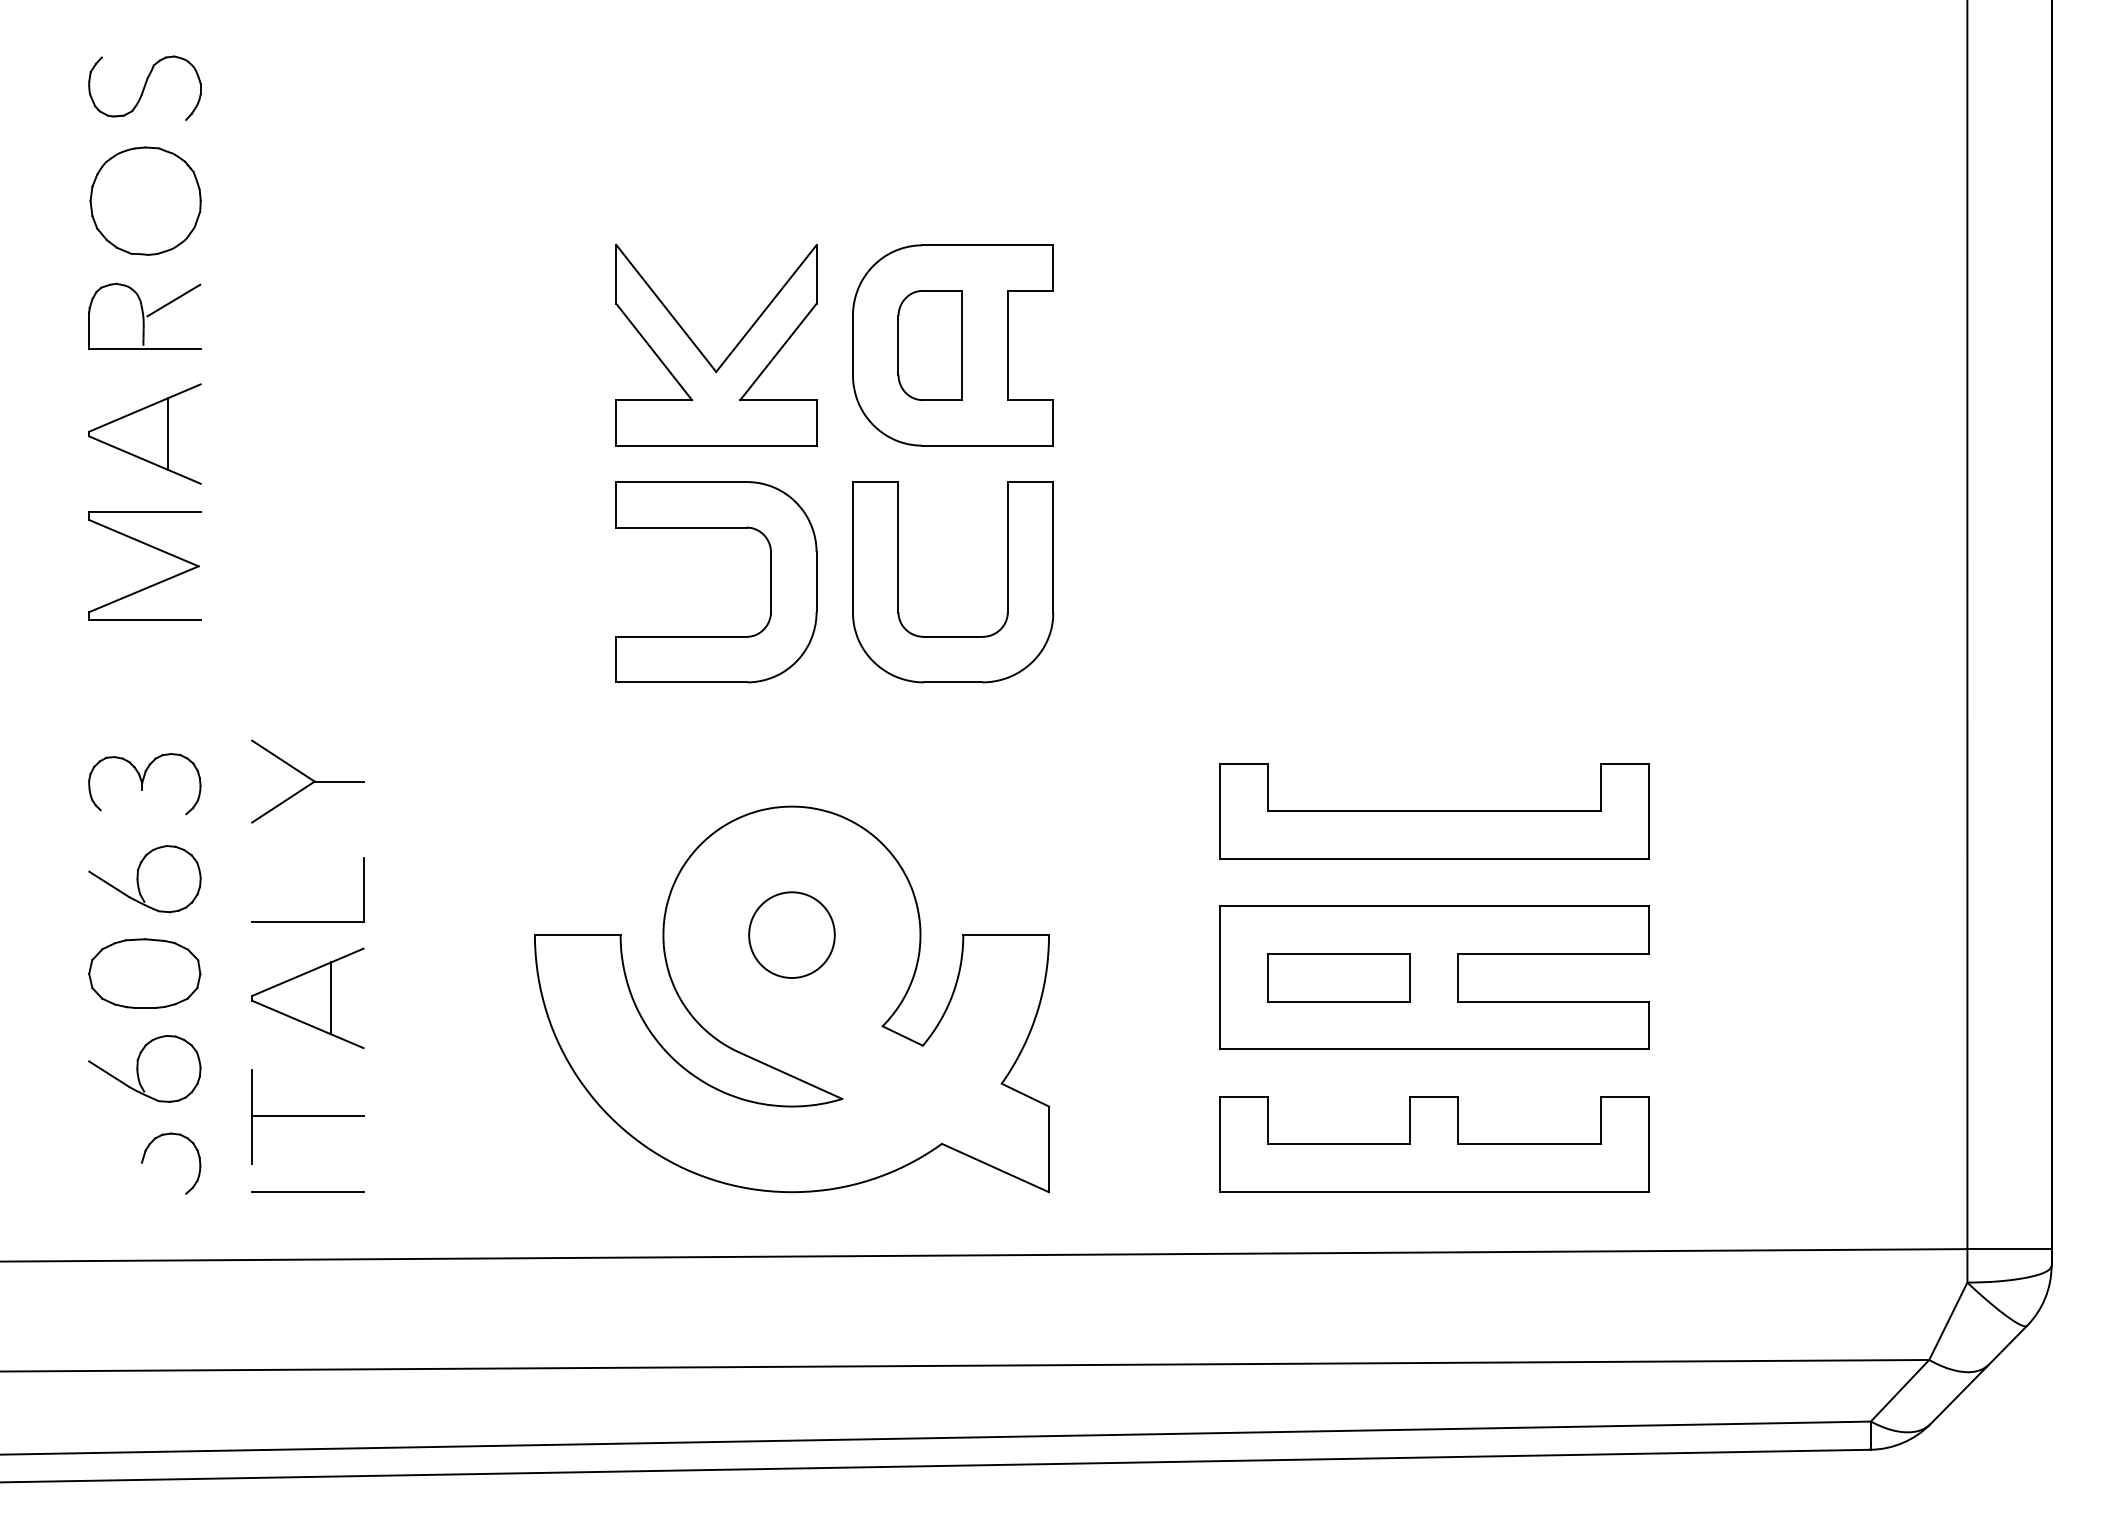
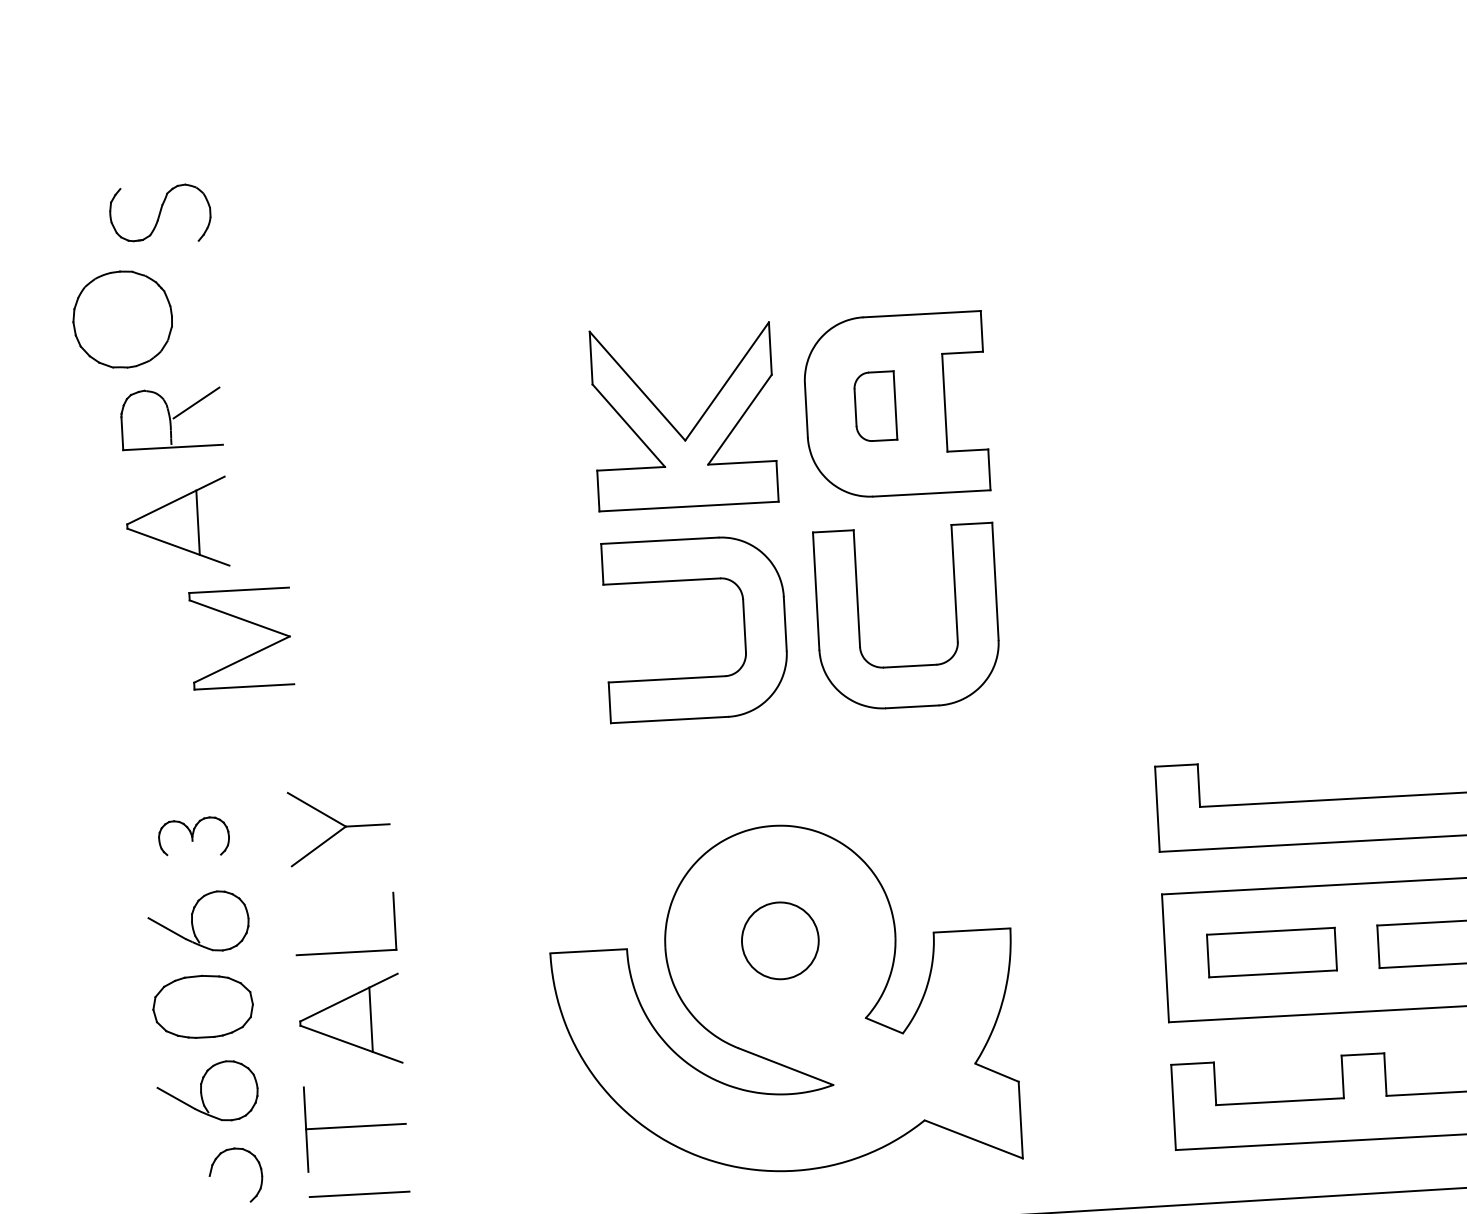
part: (145, 200) -> (122, 319), moved
part: (929, 345) -> (874, 406), size x0.7
part: (153, 548) -> (248, 622), moved
part: (144, 784) -> (193, 837), size x0.7

